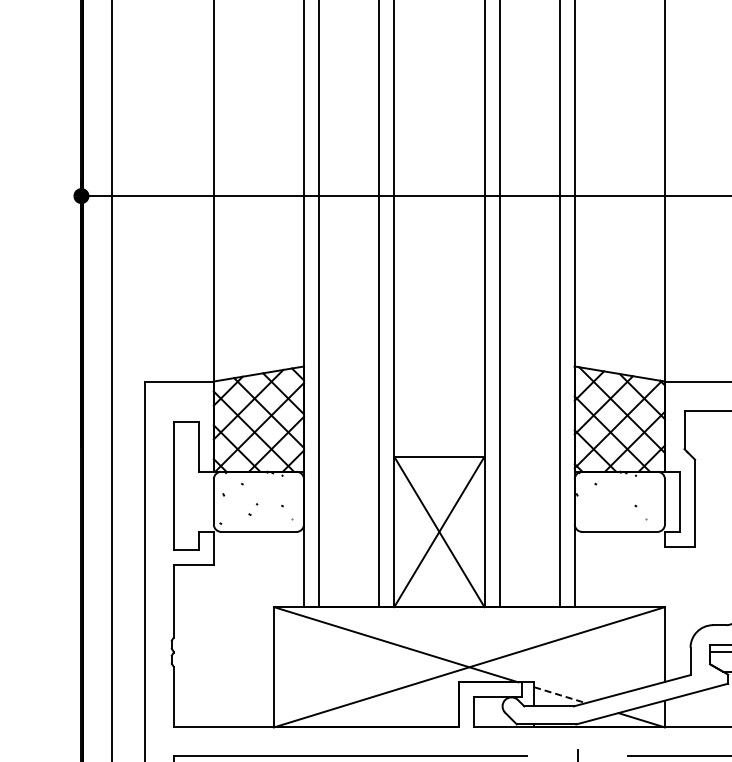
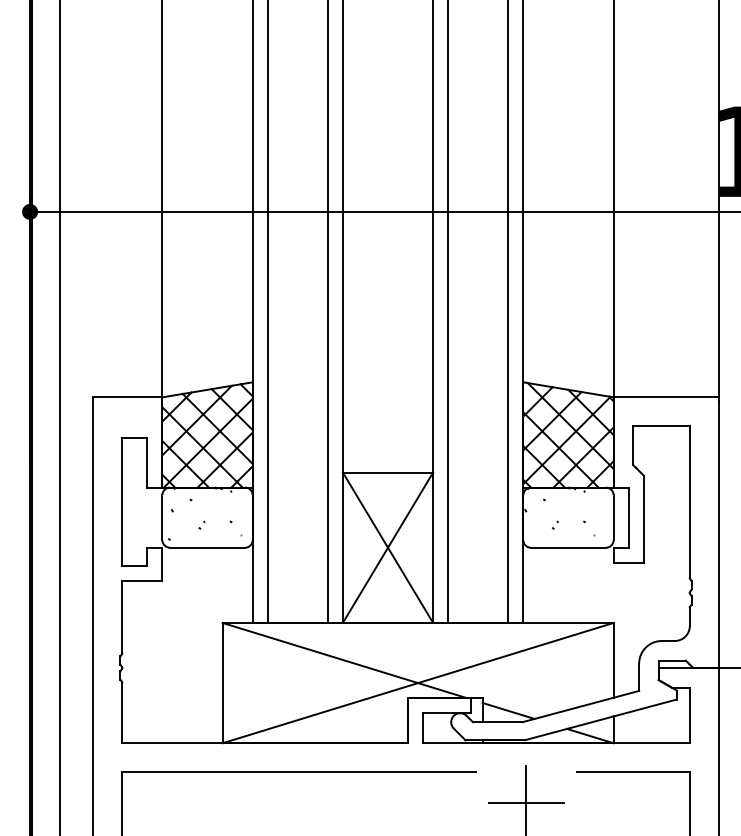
part: (252, 508) -> (201, 524), size x0.62
part: (606, 508) -> (555, 524), added
line: (560, 695) -> (509, 711), dashed -> solid

